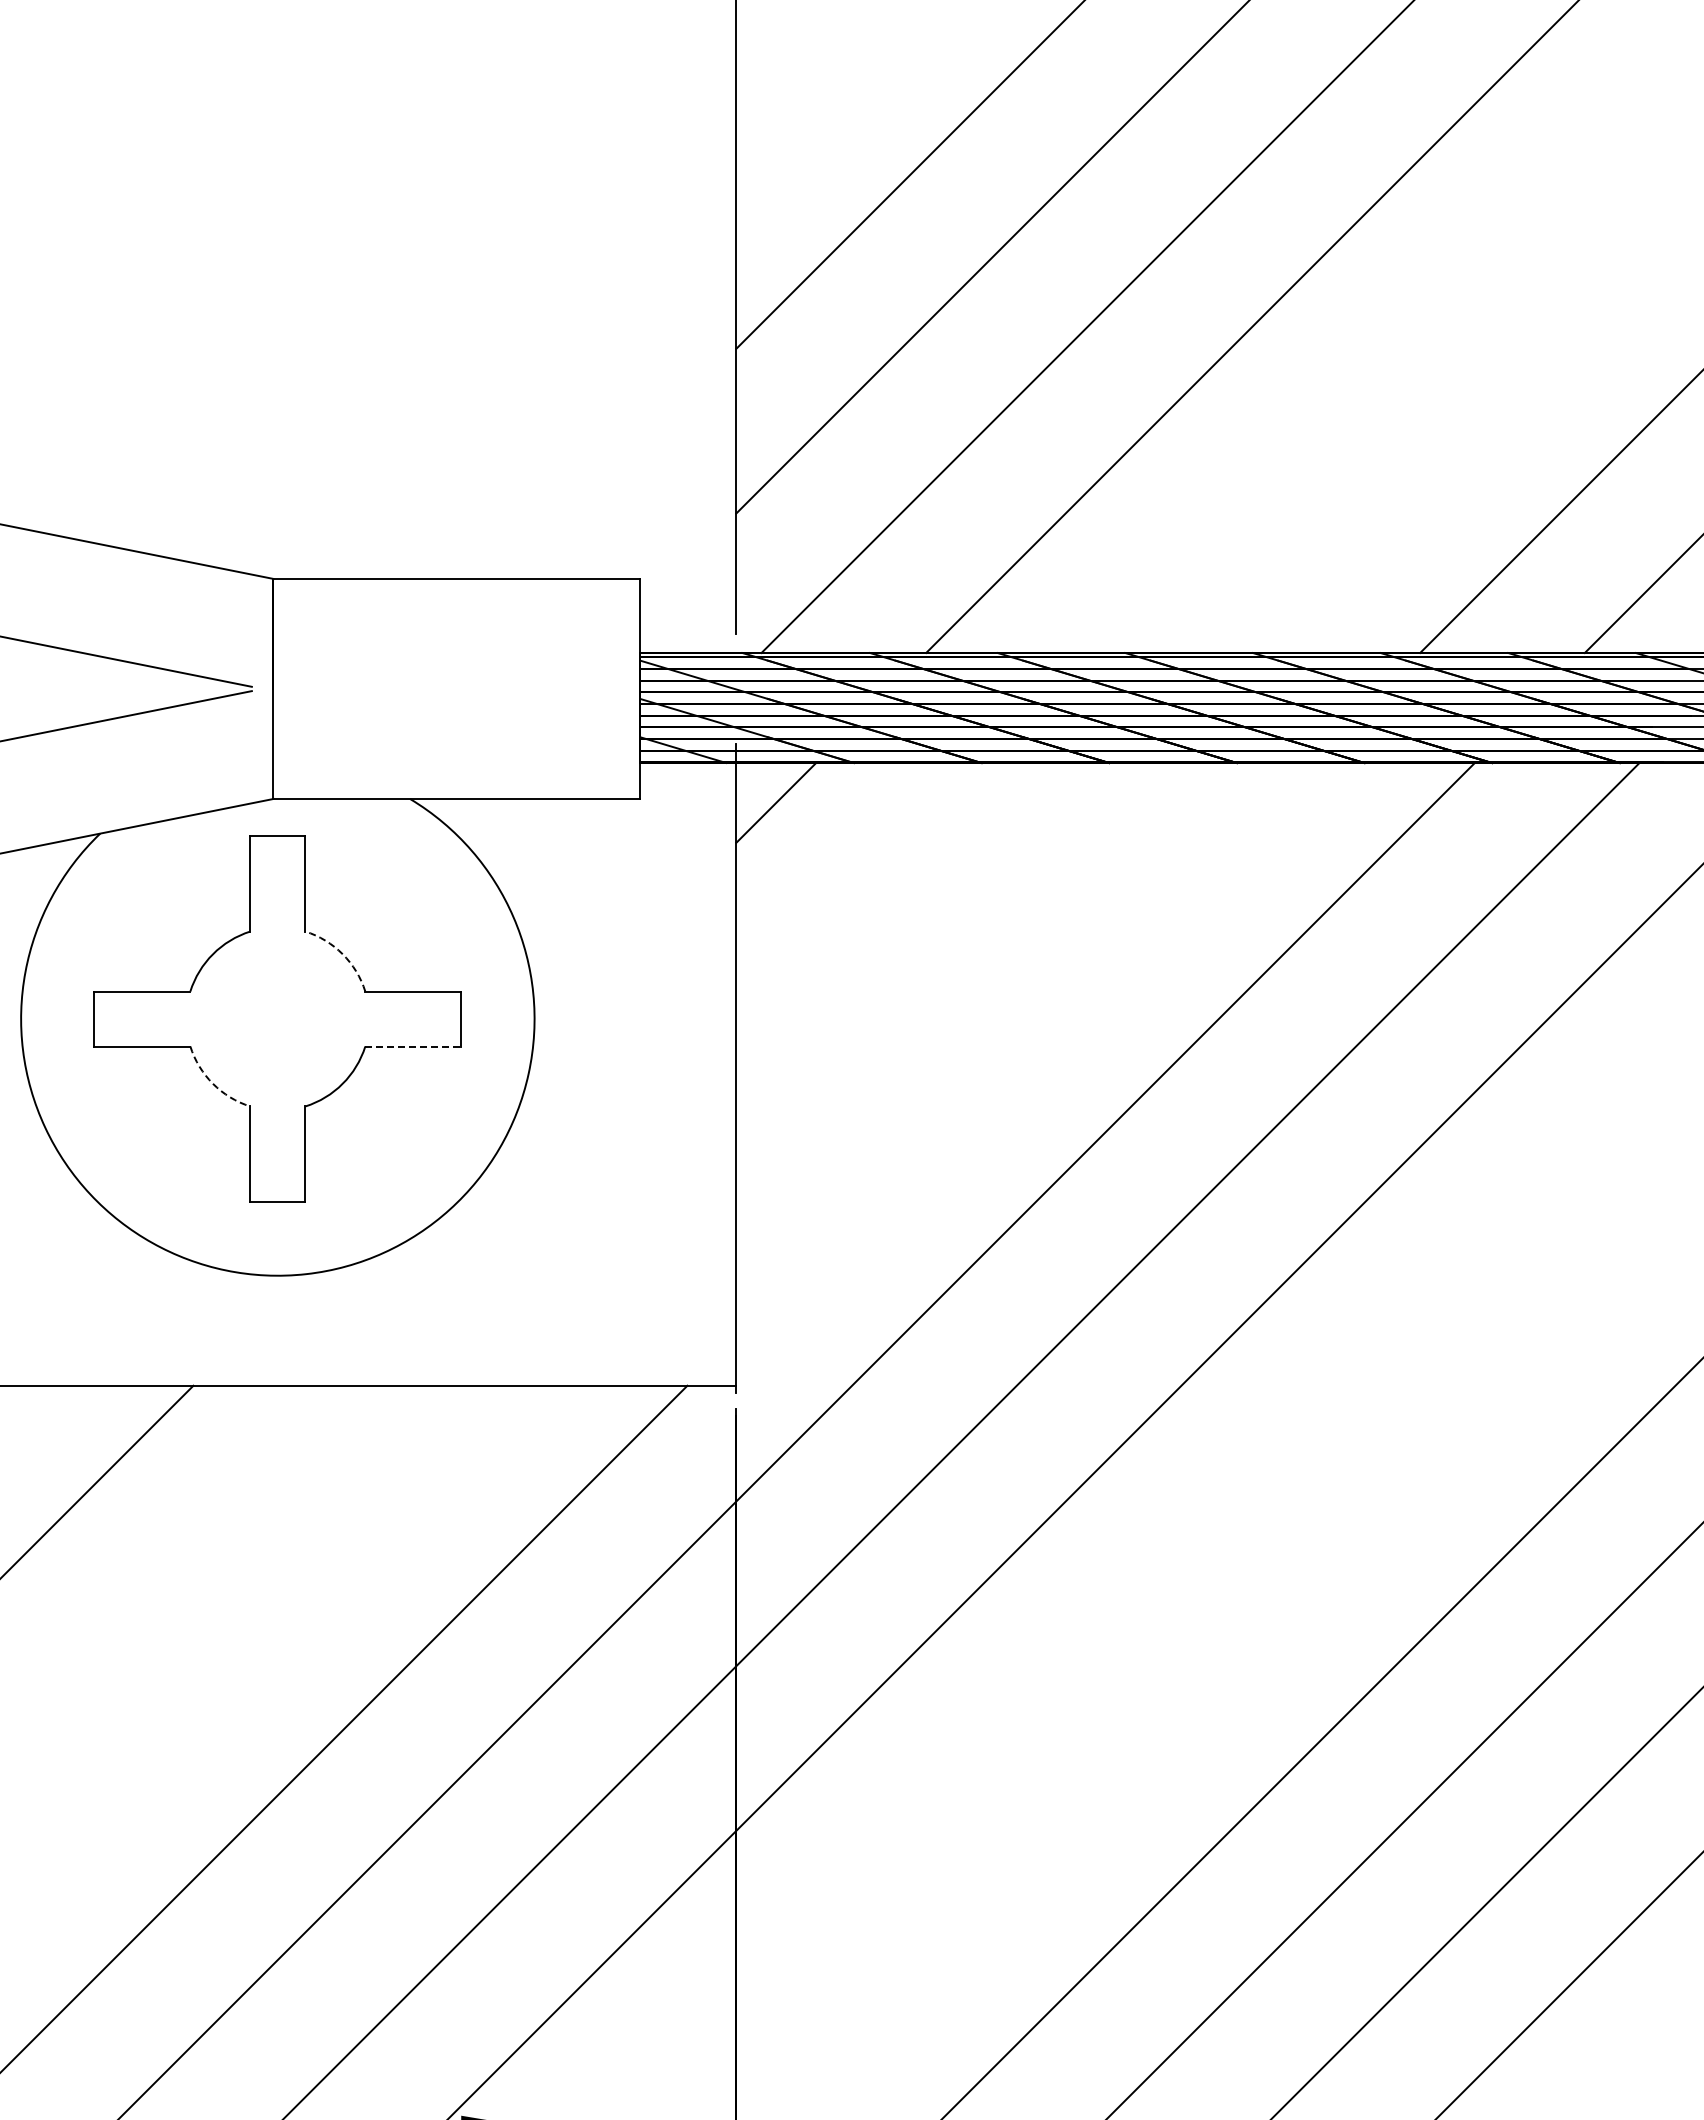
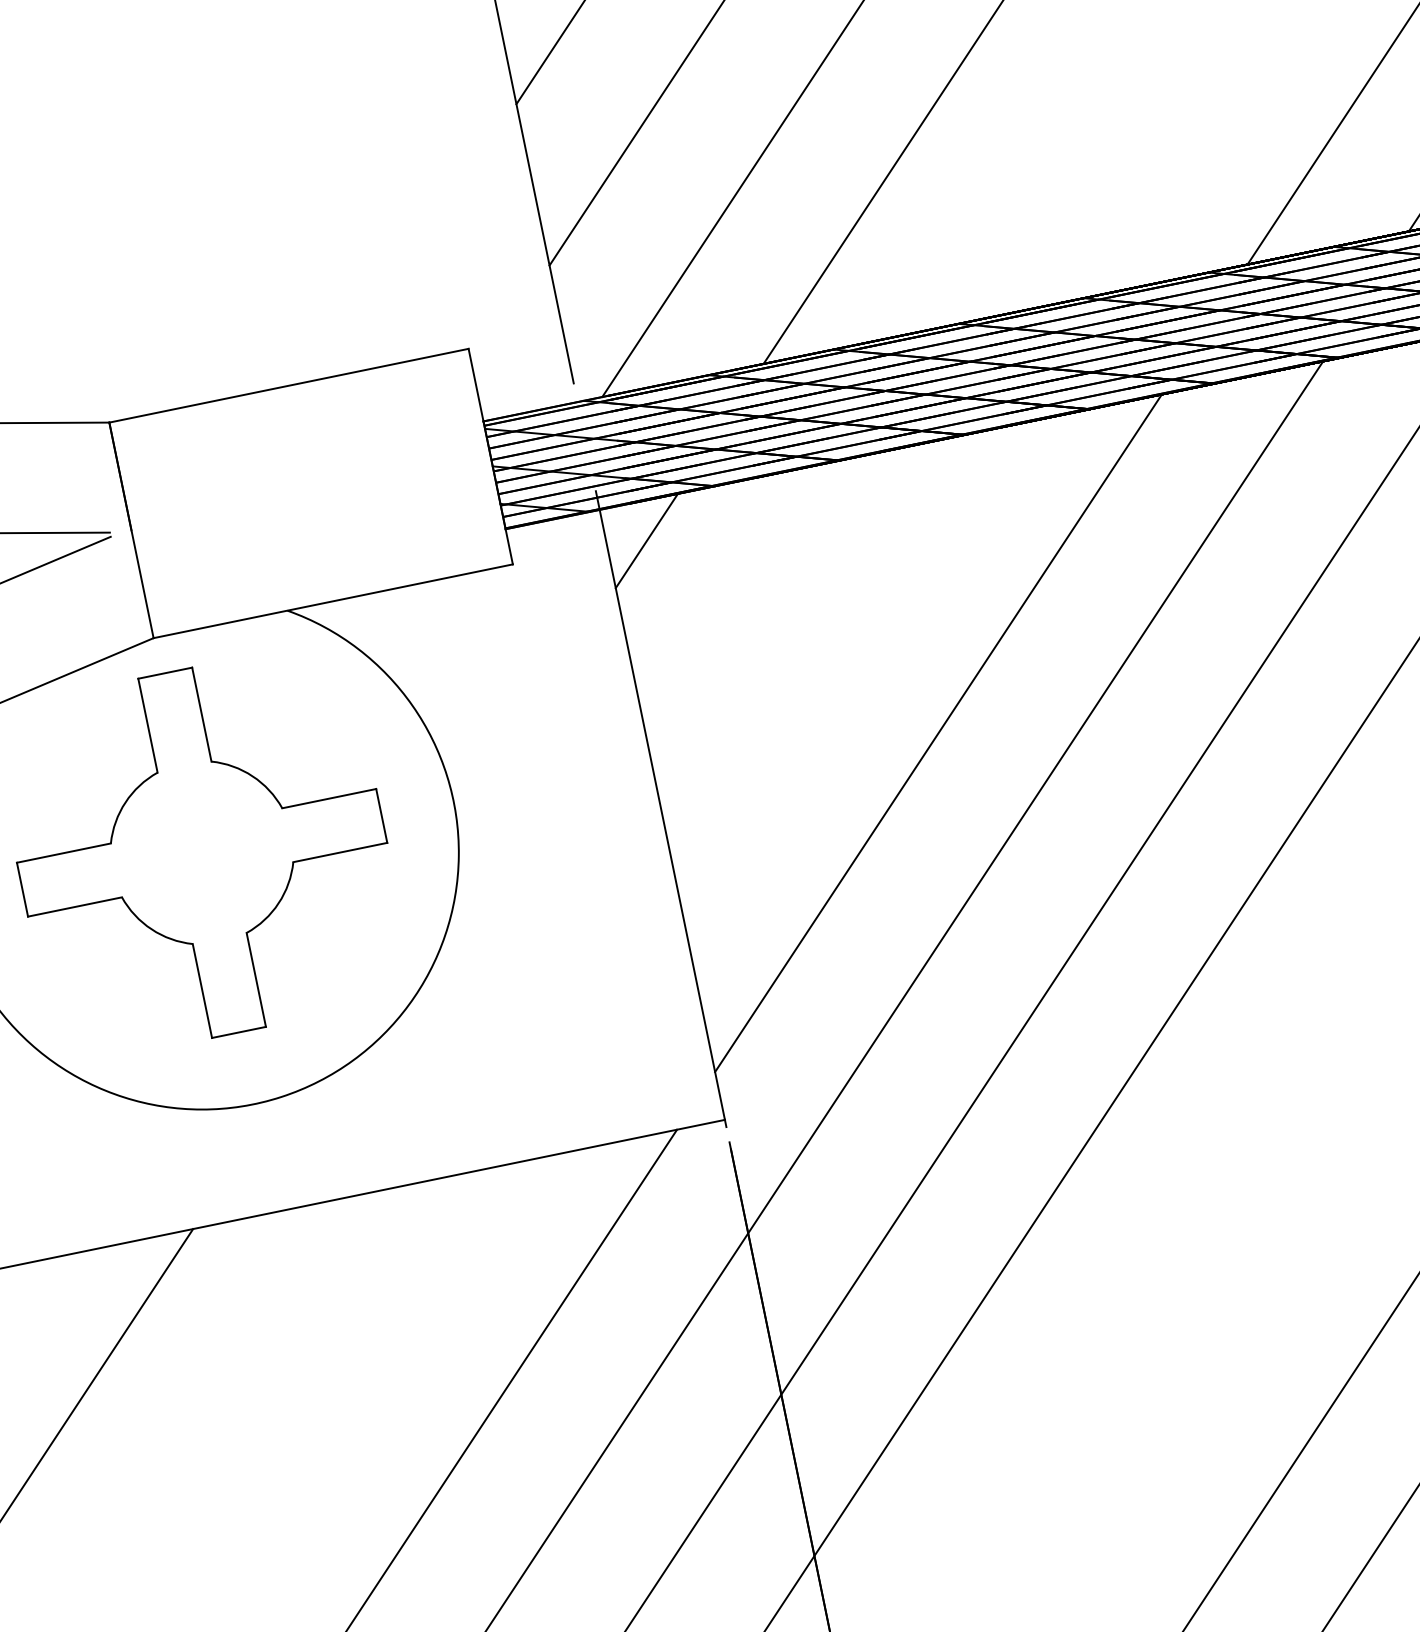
arc: (342, 954) -> (252, 776), dashed -> solid
line: (413, 1046) -> (340, 852), dashed -> solid
line: (1023, 1049) -> (938, 732), added
arc: (213, 1083) -> (152, 928), dashed -> solid

